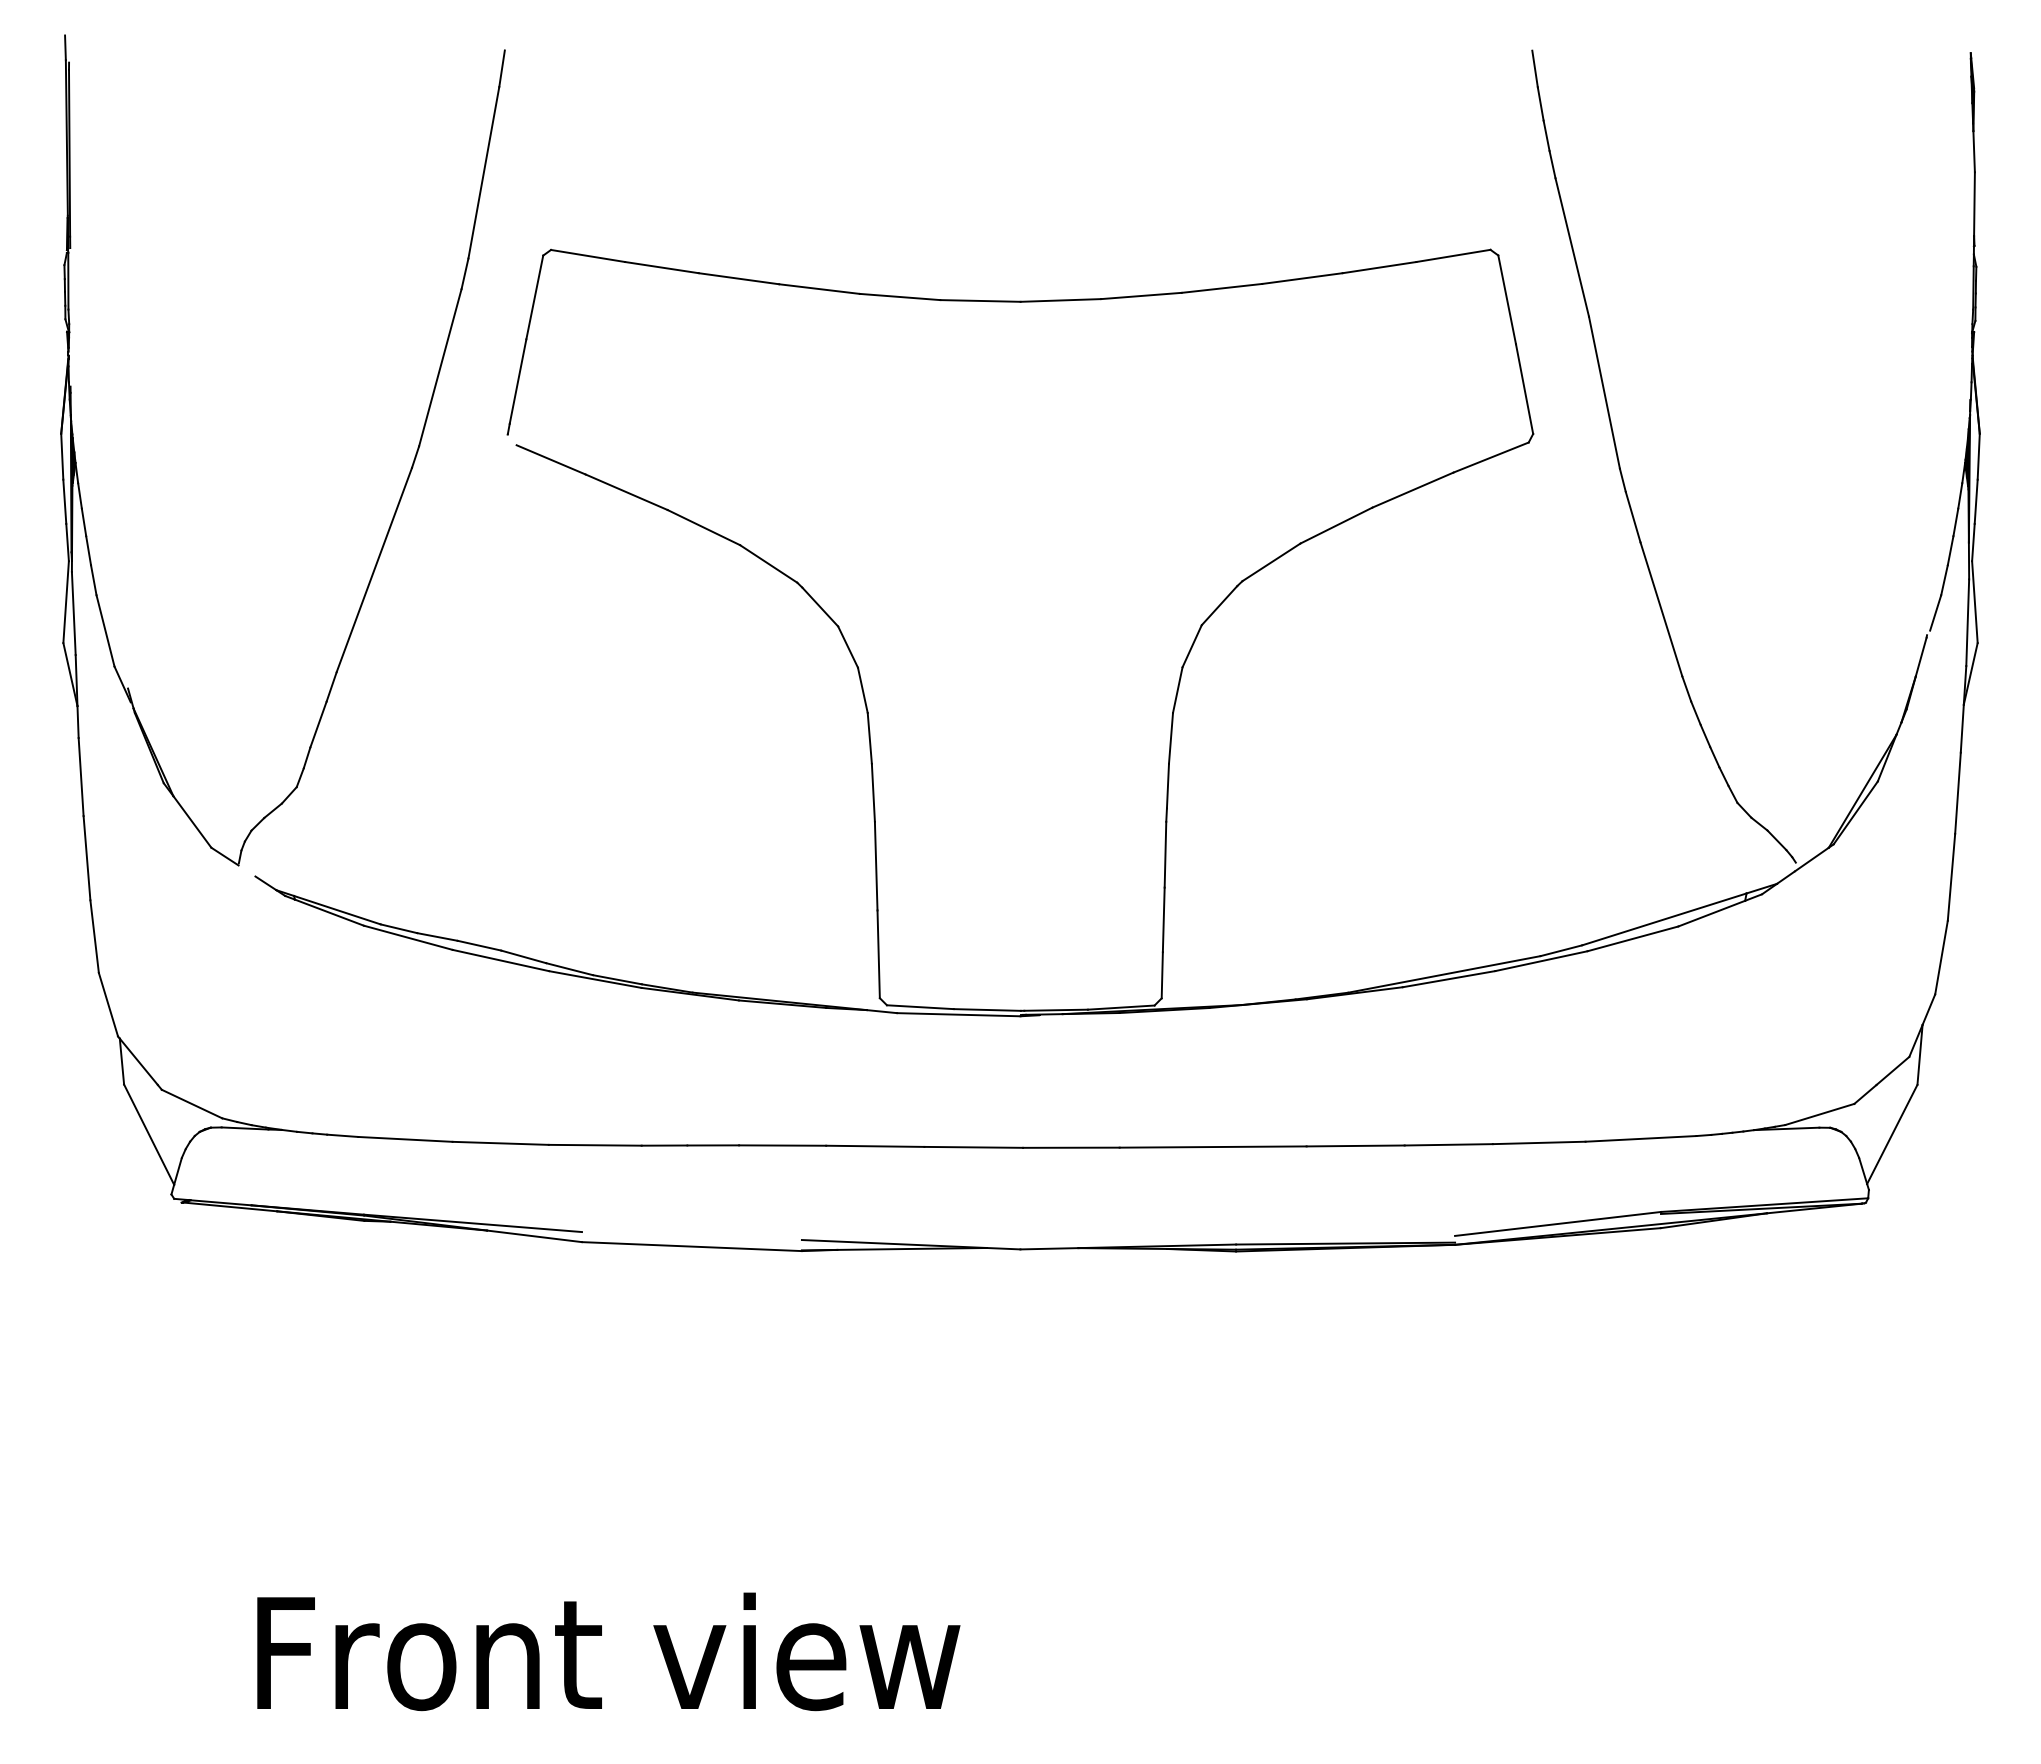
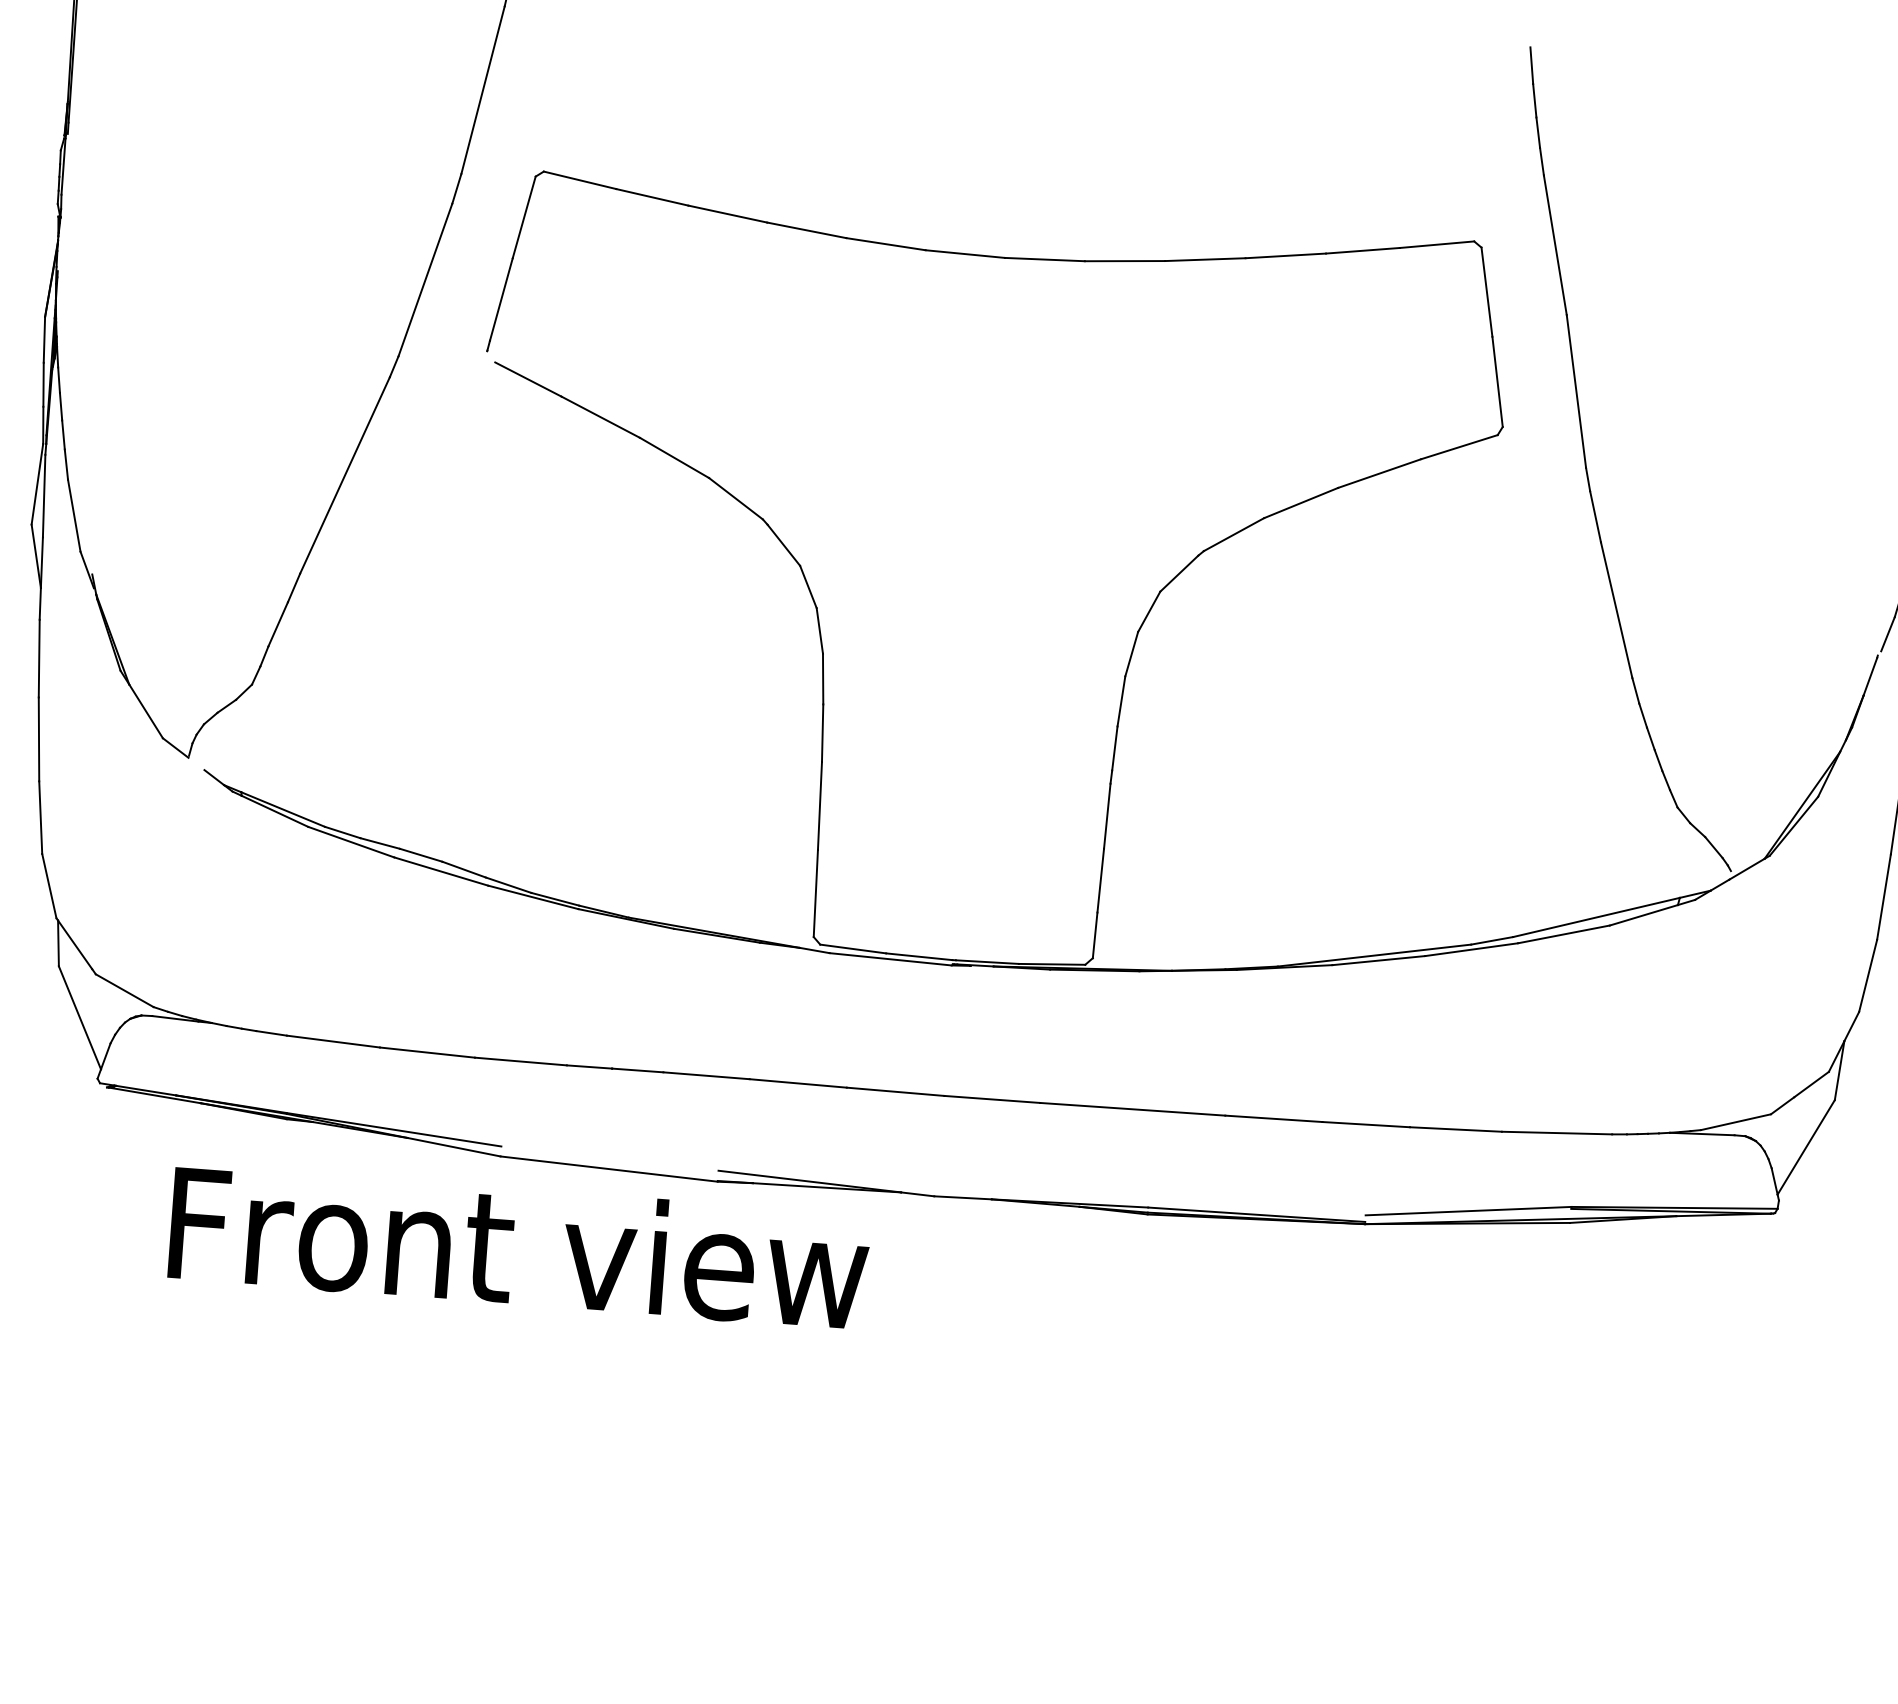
text: (608, 1651) -> (519, 1246), moved

